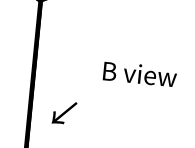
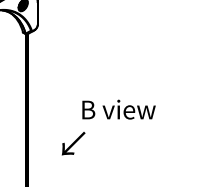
text: (139, 73) -> (118, 109), moved
text: (64, 112) -> (73, 143), moved

